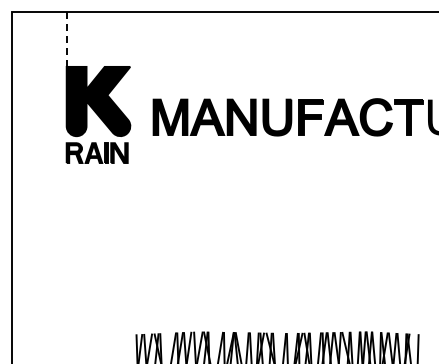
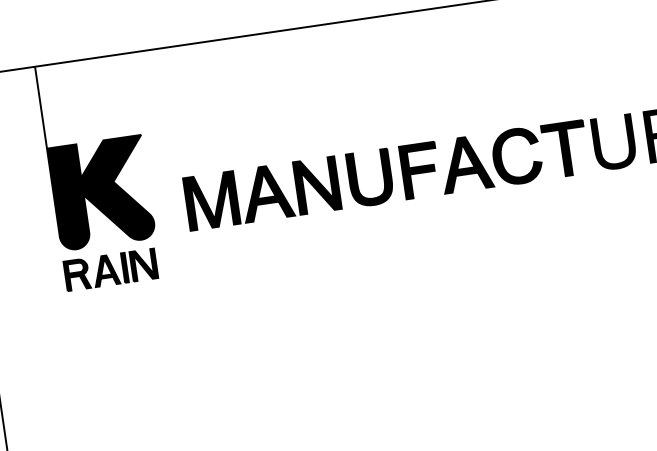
line: (66, 39) -> (40, 108), dashed -> solid

